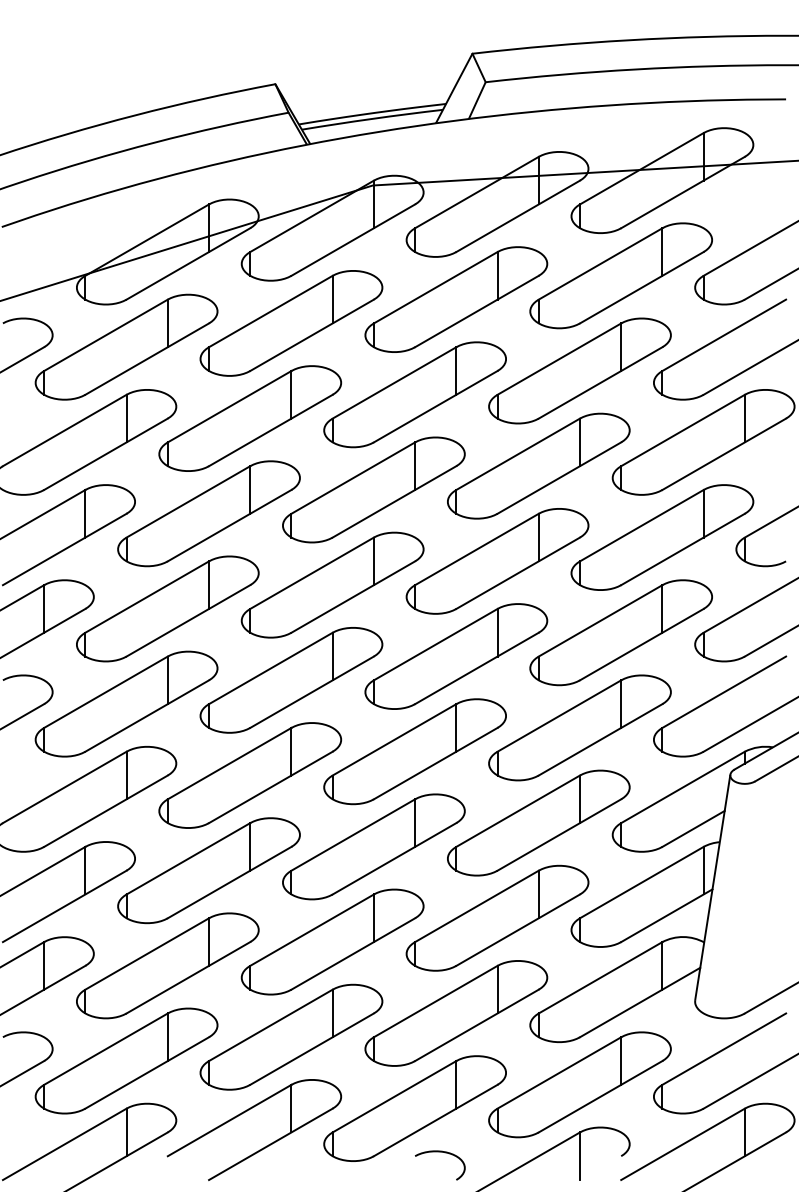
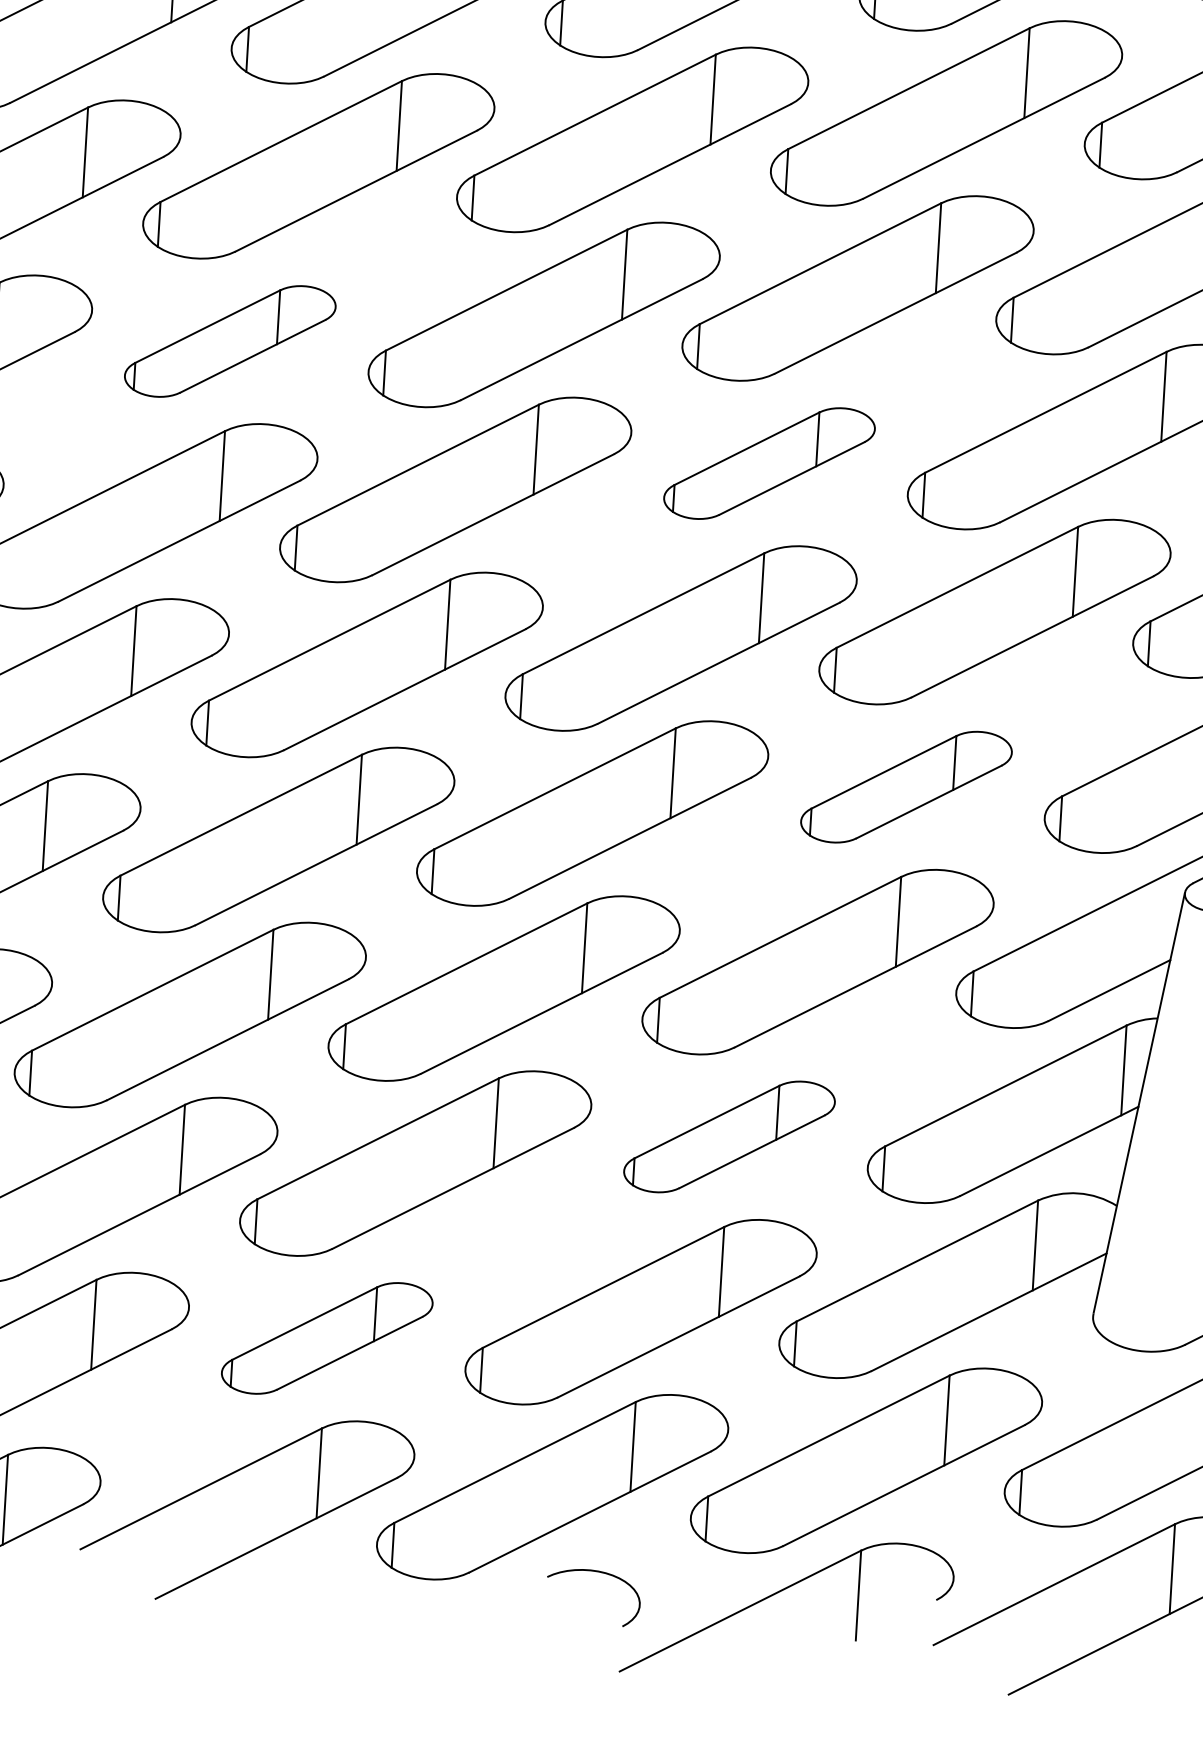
part: (208, 513) -> (229, 340), size x0.6
part: (497, 561) -> (769, 463), size x0.6
part: (579, 727) -> (905, 786), size x0.6
part: (497, 917) -> (729, 1135), size x0.6
part: (291, 1036) -> (327, 1337), size x0.6

